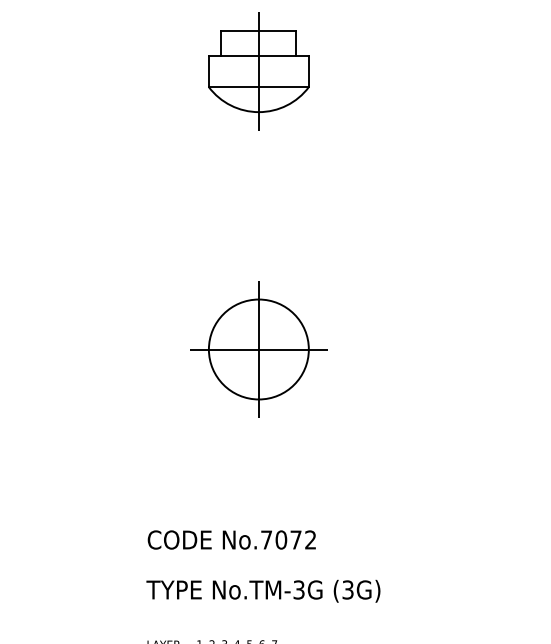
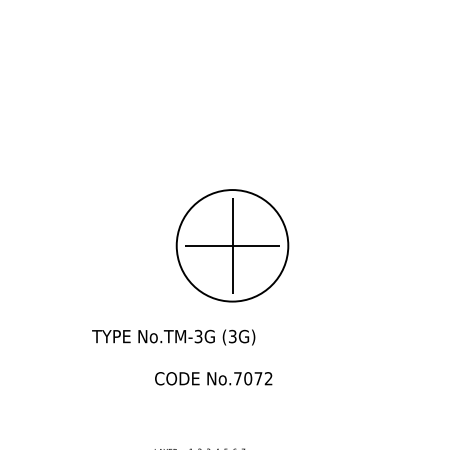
part: (258, 71) -> (232, 51), removed
circle: (258, 349) -> (232, 245), size x1.6
text: (263, 591) -> (173, 337), moved

